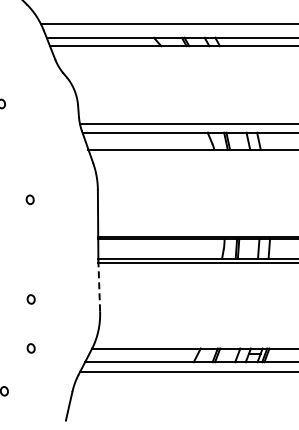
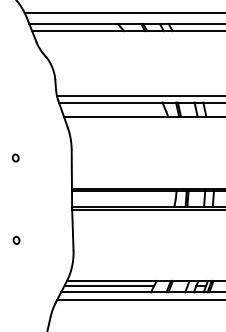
line: (99, 286) -> (73, 229), dashed -> solid
part: (30, 348) -> (15, 280), removed
line: (143, 354) -> (109, 285), added

